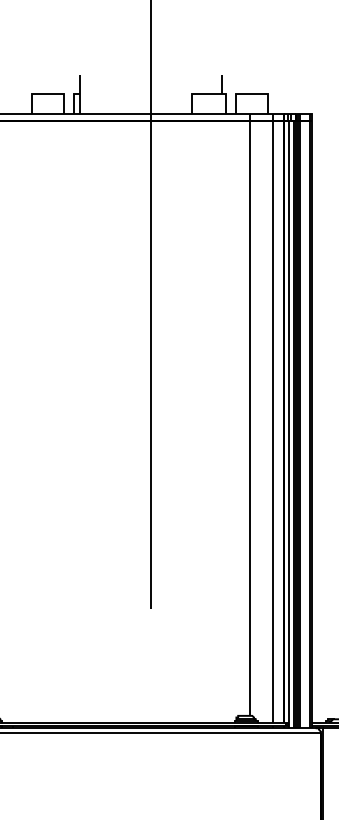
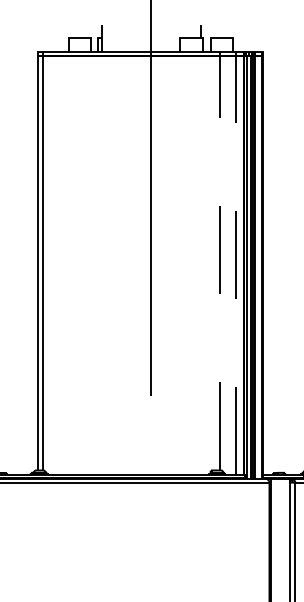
line: (250, 412) -> (220, 259), solid -> dashed
line: (273, 416) -> (236, 262), solid -> dashed

